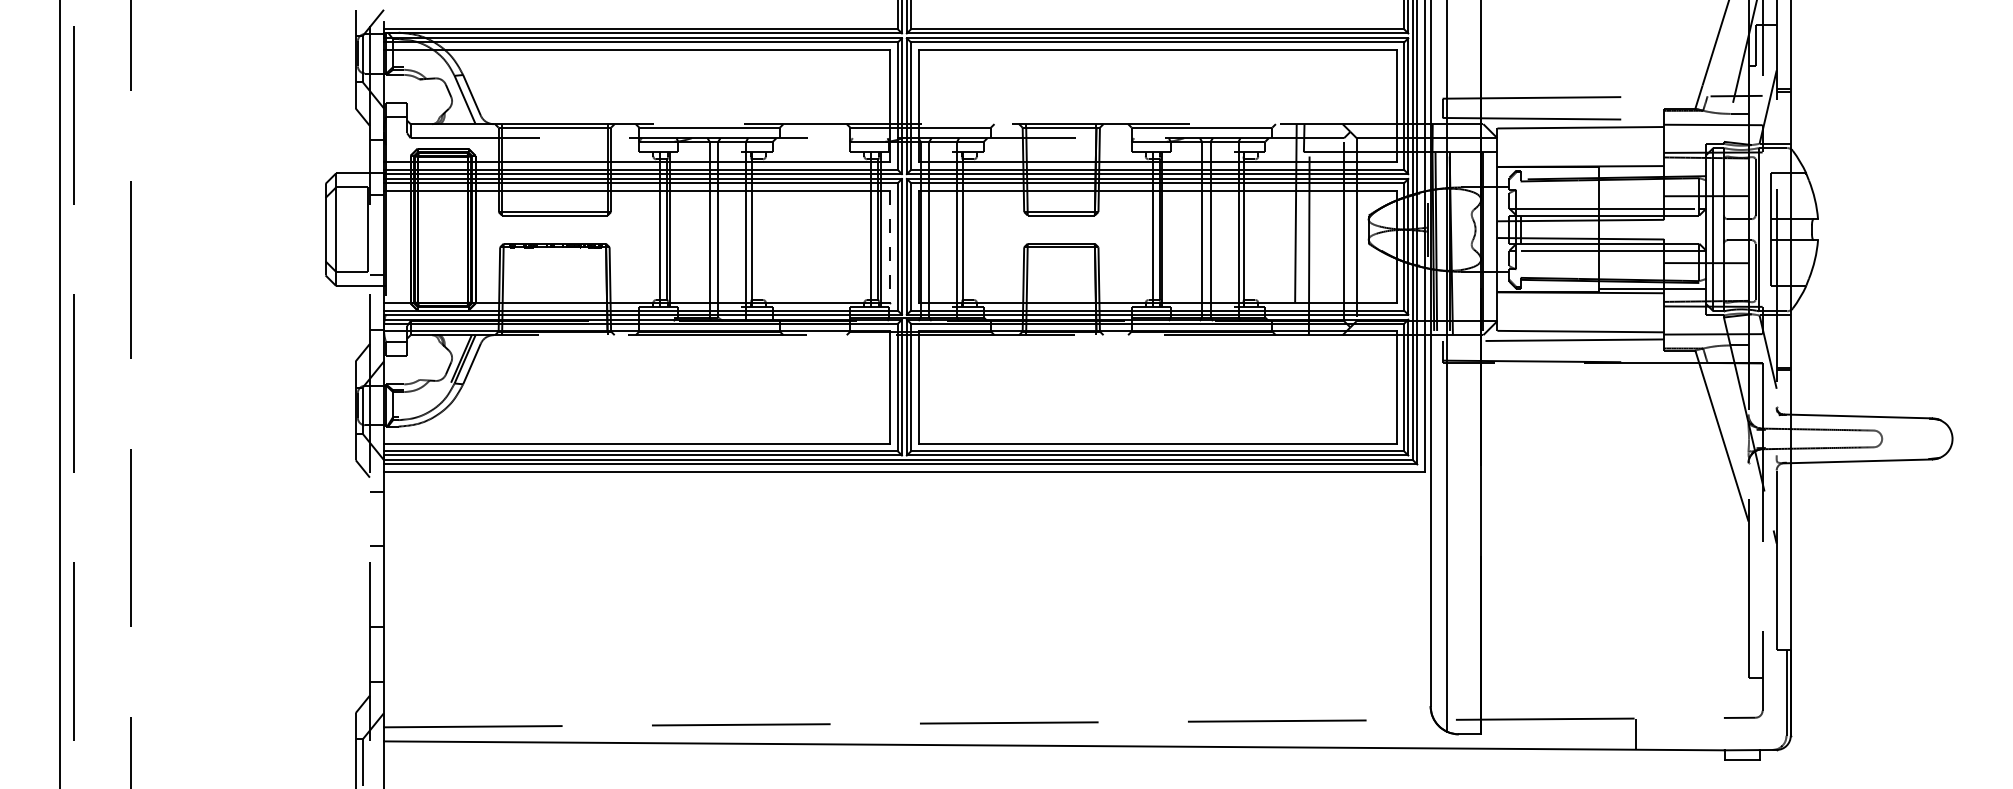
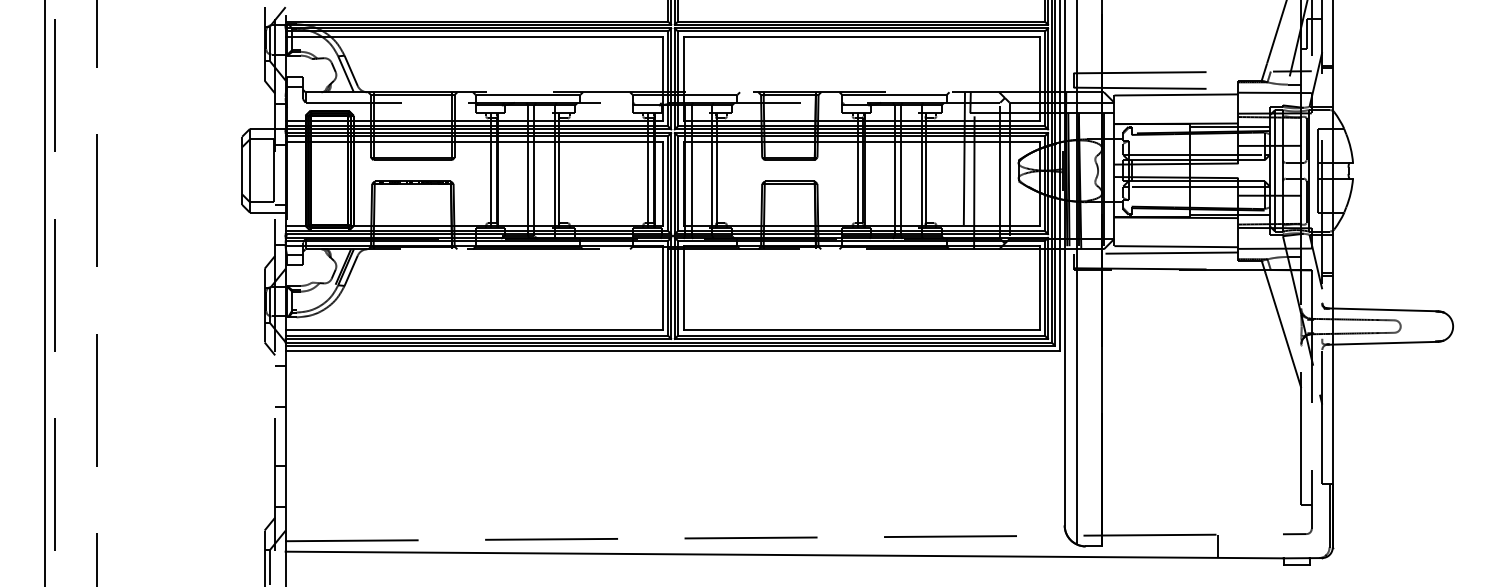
line: (1652, 170) -> (1229, 126), added
line: (890, 247) -> (662, 184), dashed -> solid

